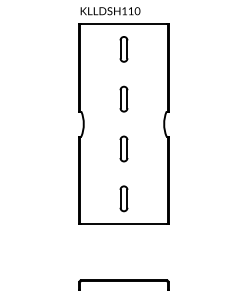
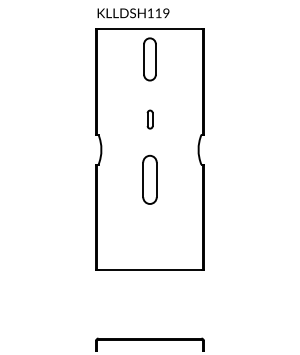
text: (137, 12) -> (166, 14), 110 -> 119
part: (123, 49) -> (149, 59), size x1.4
part: (124, 99) -> (150, 119), size x0.6
part: (123, 148) -> (149, 179), size x1.6
part: (123, 199) -> (149, 240), removed

